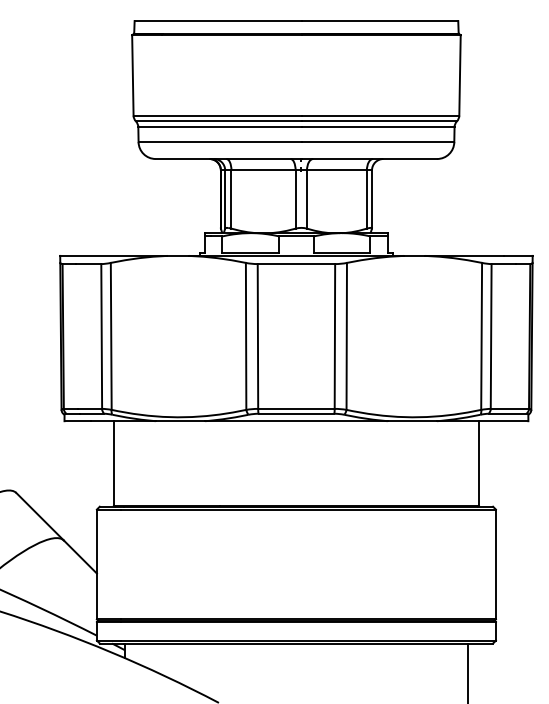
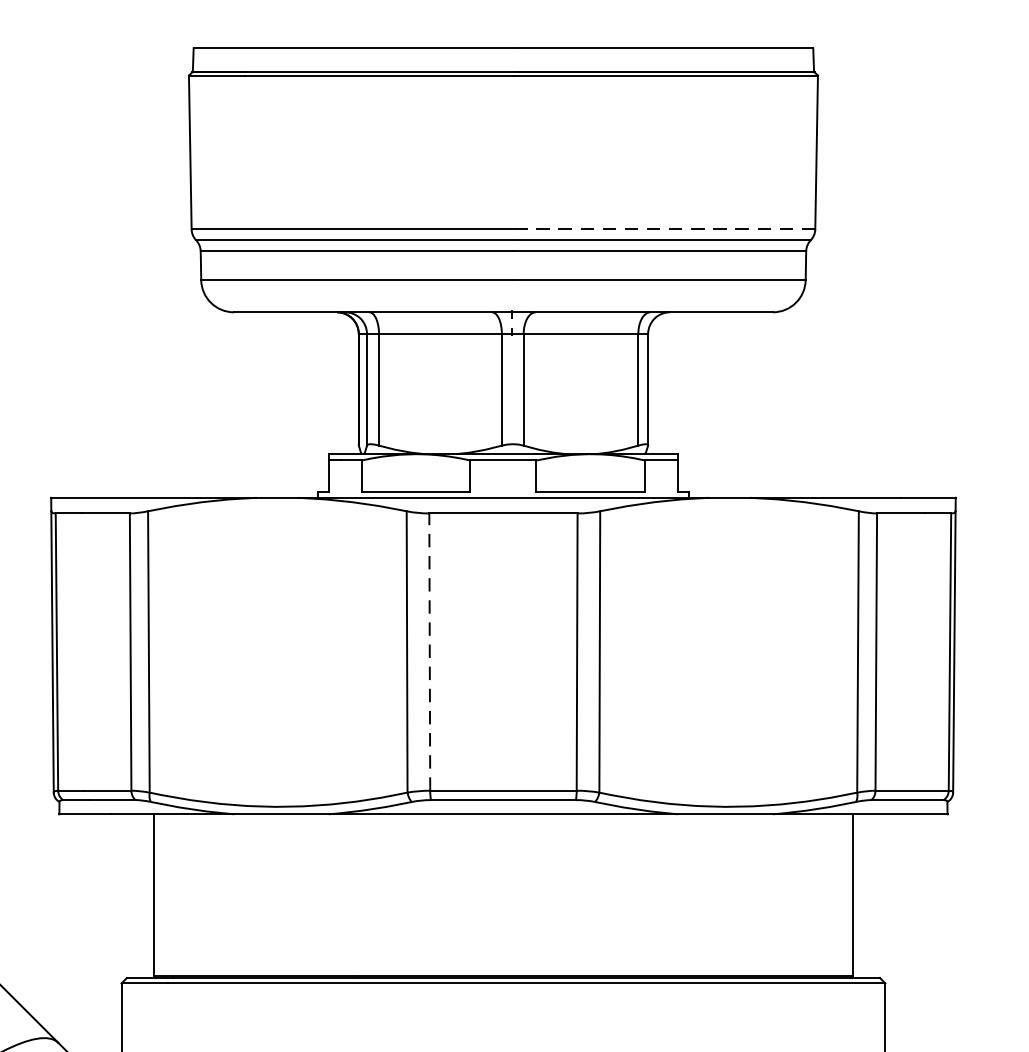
line: (380, 115) -> (664, 229), solid -> dashed
line: (257, 335) -> (428, 650), solid -> dashed

